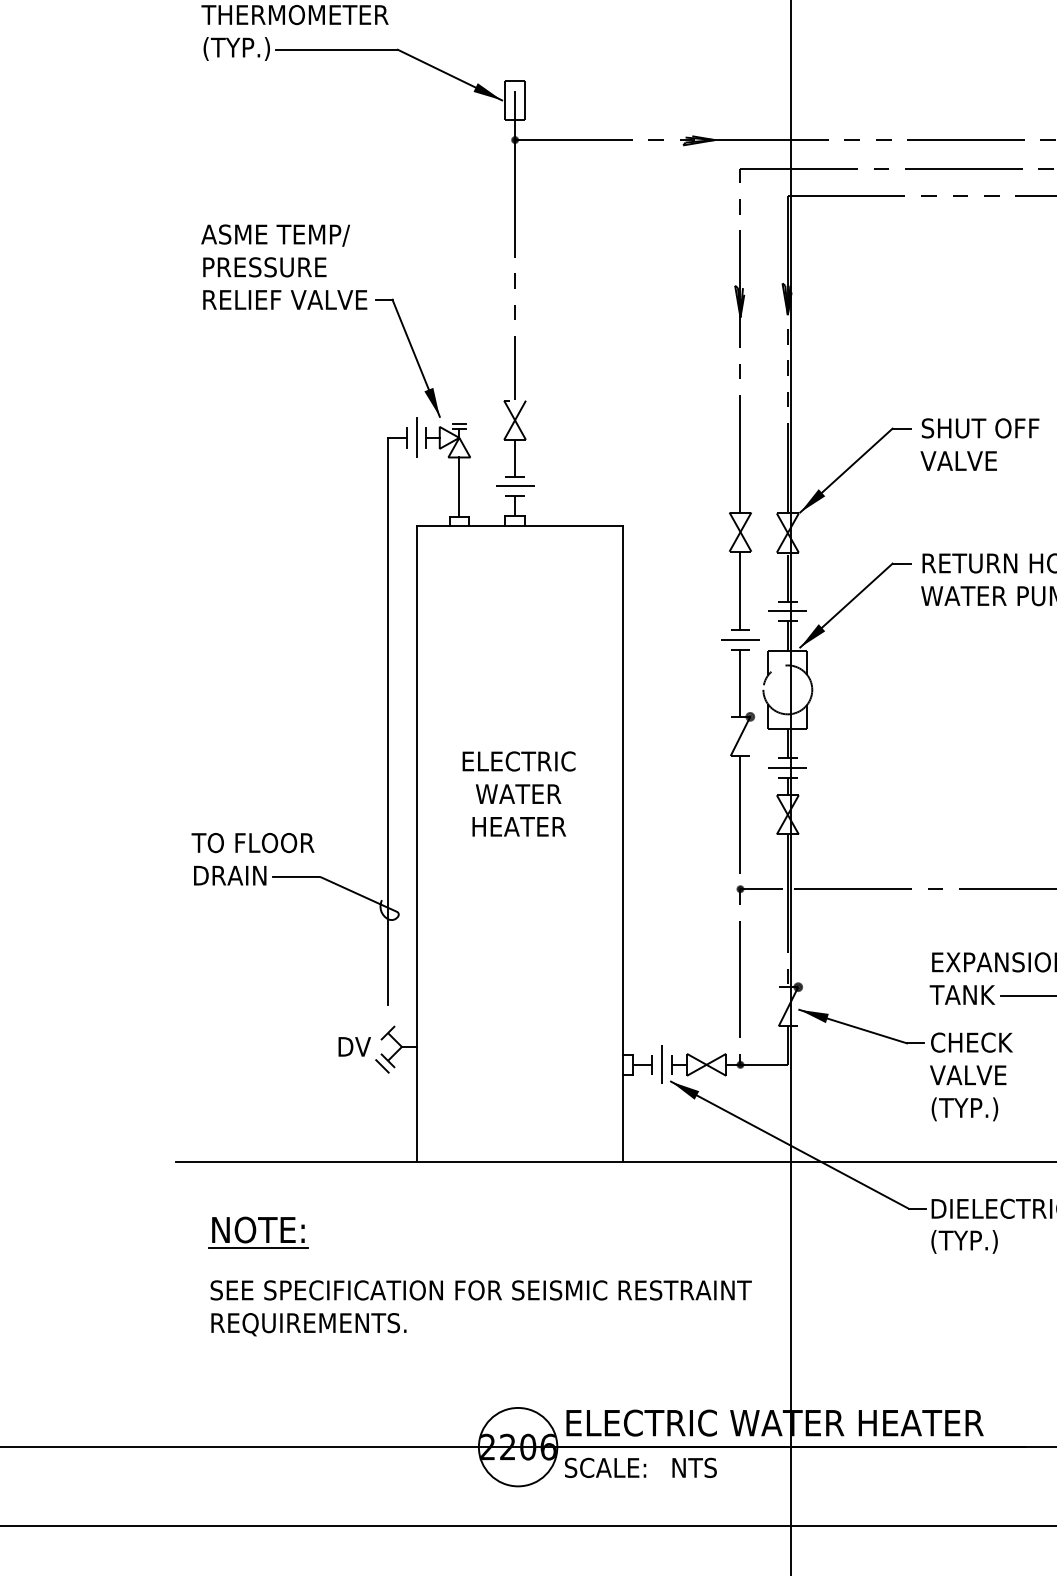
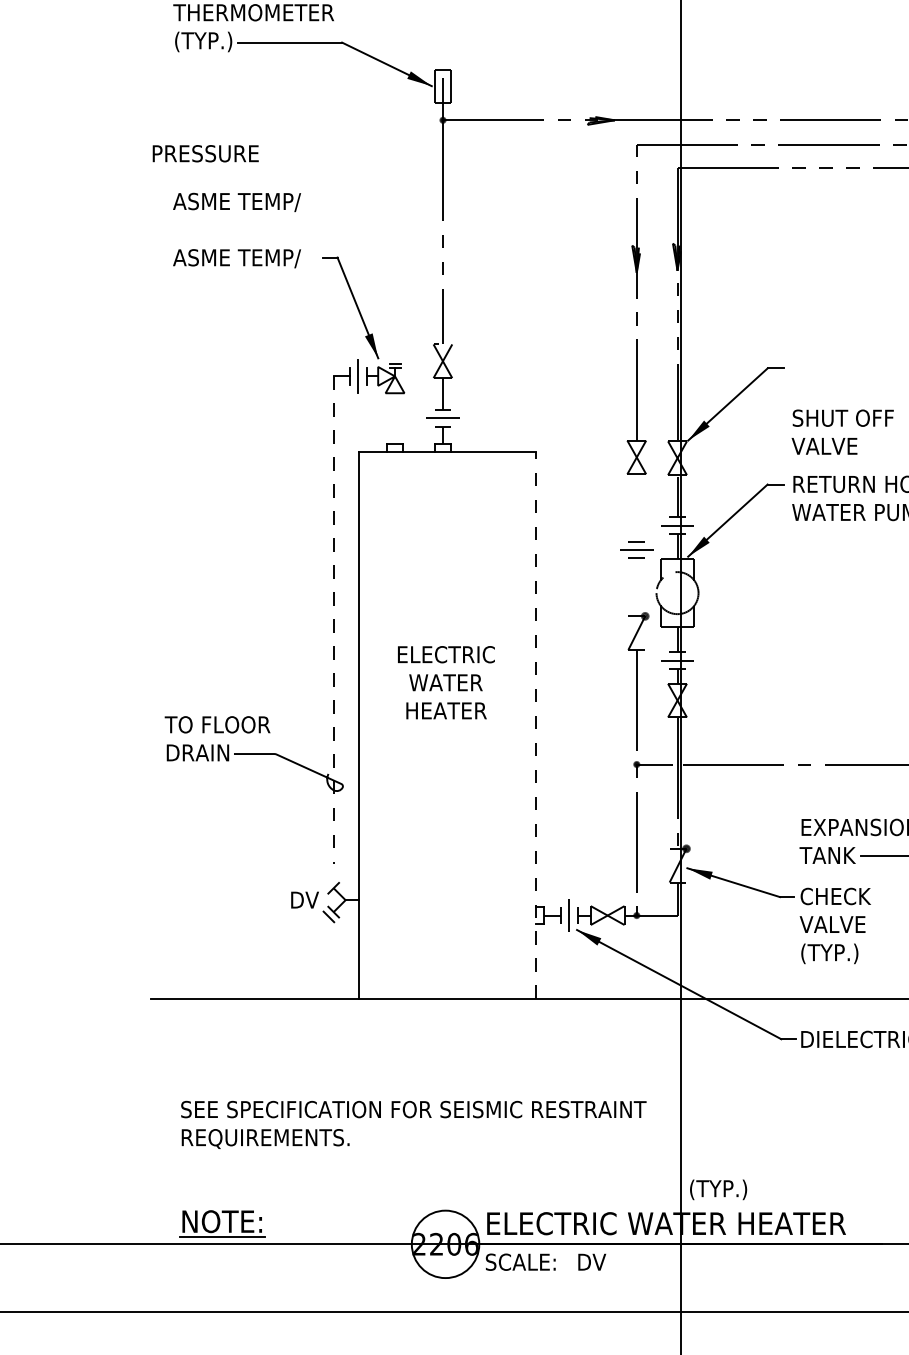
text: (264, 267) -> (205, 153), moved
text: (284, 300) -> (244, 258), RELIEF VALVE -> ASME TEMP/
text: (979, 443) -> (842, 431), moved
line: (458, 486) -> (394, 418), removed
line: (740, 590) -> (636, 507), removed
line: (740, 683) -> (636, 587), removed
line: (387, 721) -> (333, 620), solid -> dashed
line: (622, 843) -> (535, 725), solid -> dashed
part: (258, 1232) -> (222, 1223), moved
text: (964, 1241) -> (718, 1189), moved
text: (695, 1467) -> (598, 1261), NTS -> DV

